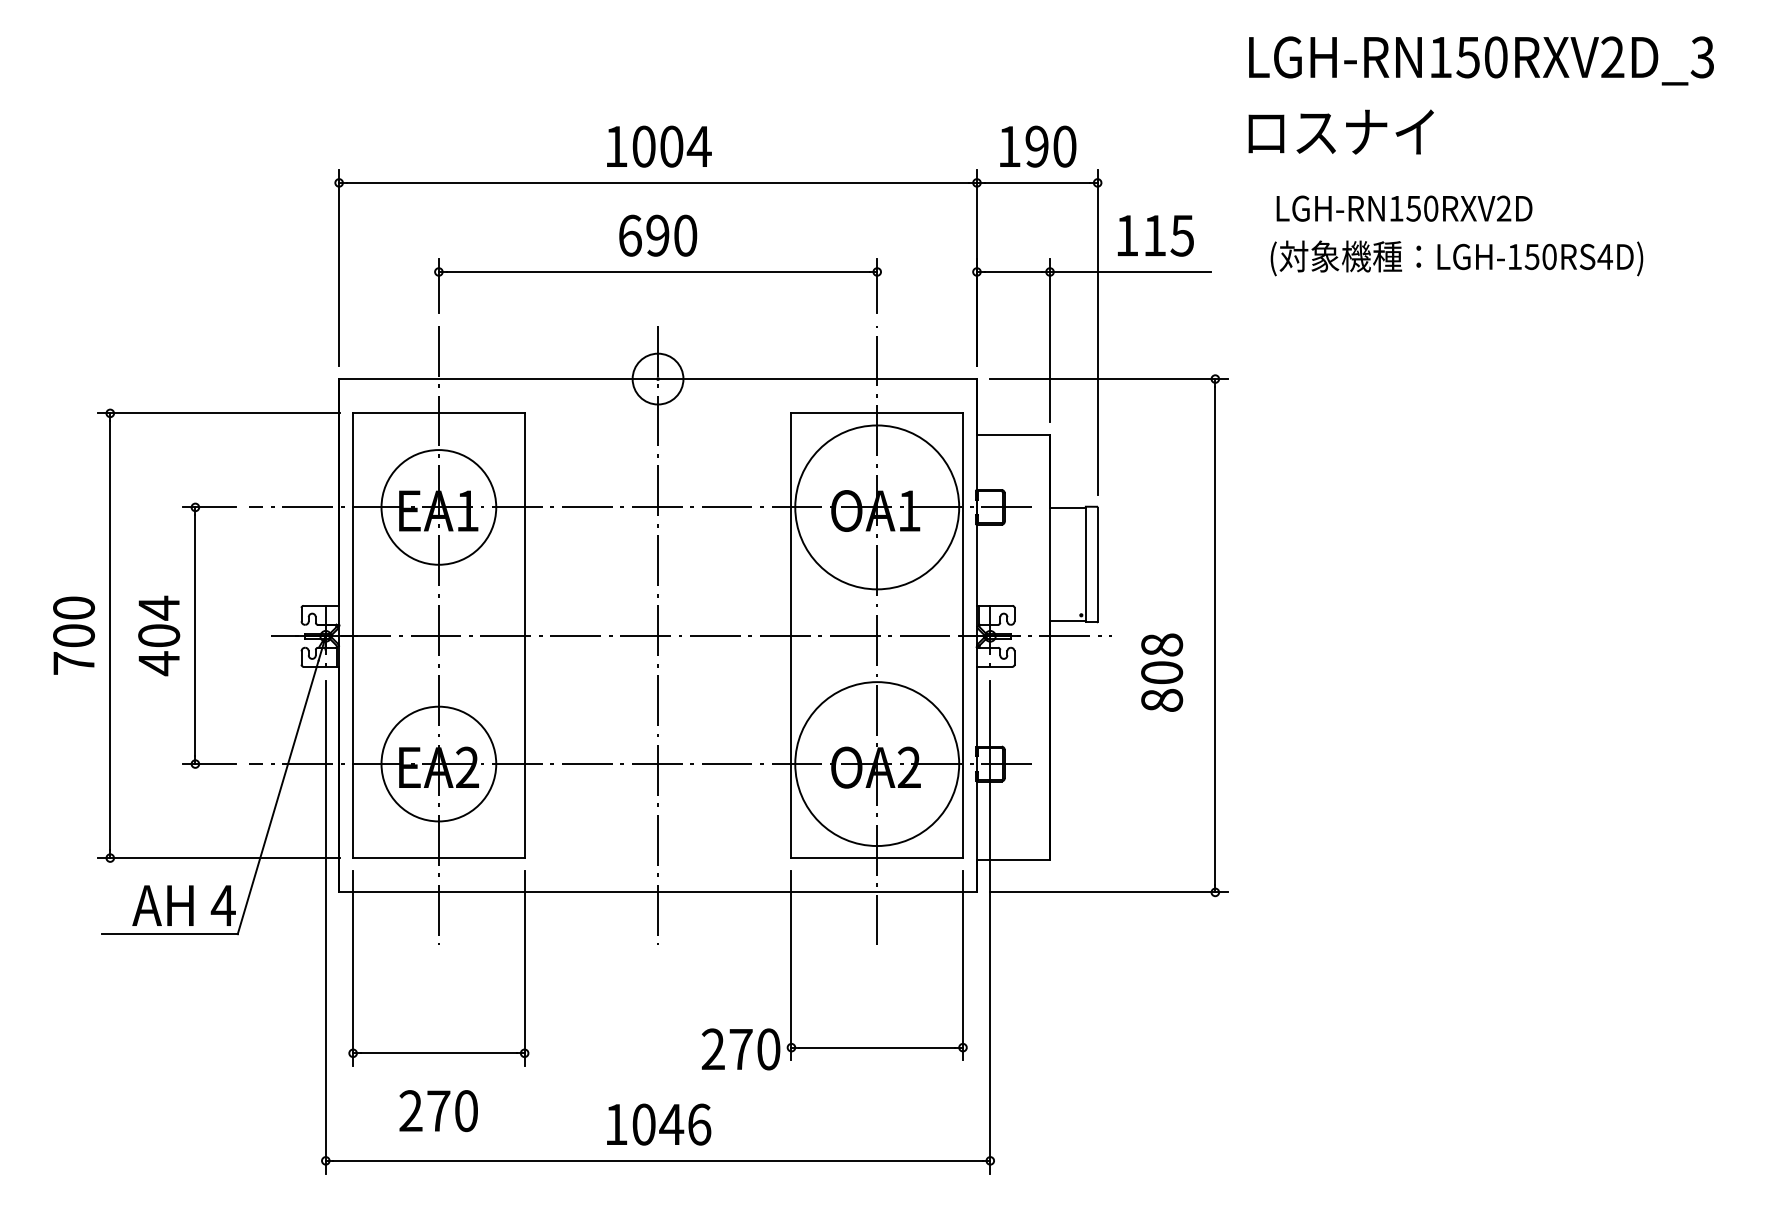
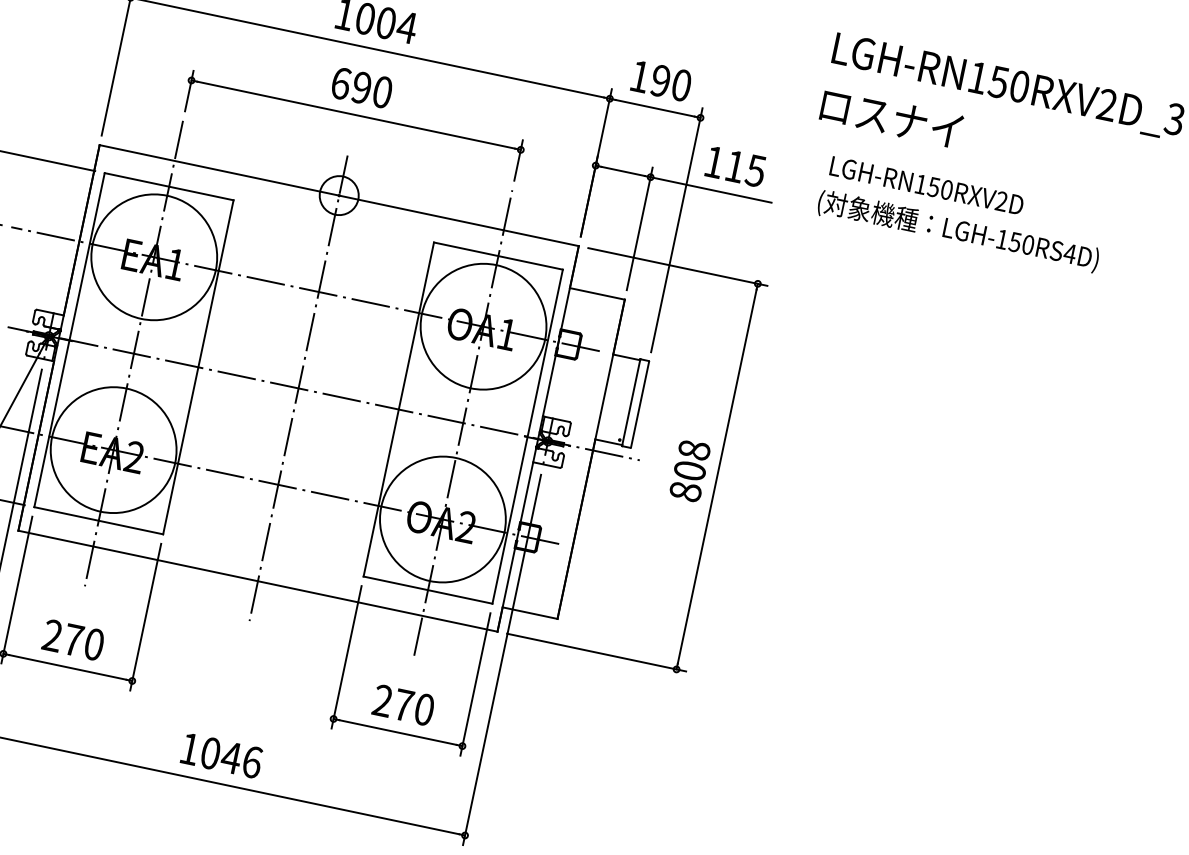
circle: (438, 507) -> (153, 257), size x1.43
text: (1162, 672) -> (690, 470), moved
circle: (438, 764) -> (113, 450), size x1.43
text: (740, 1049) -> (403, 705), moved
text: (438, 1111) -> (73, 640), moved

